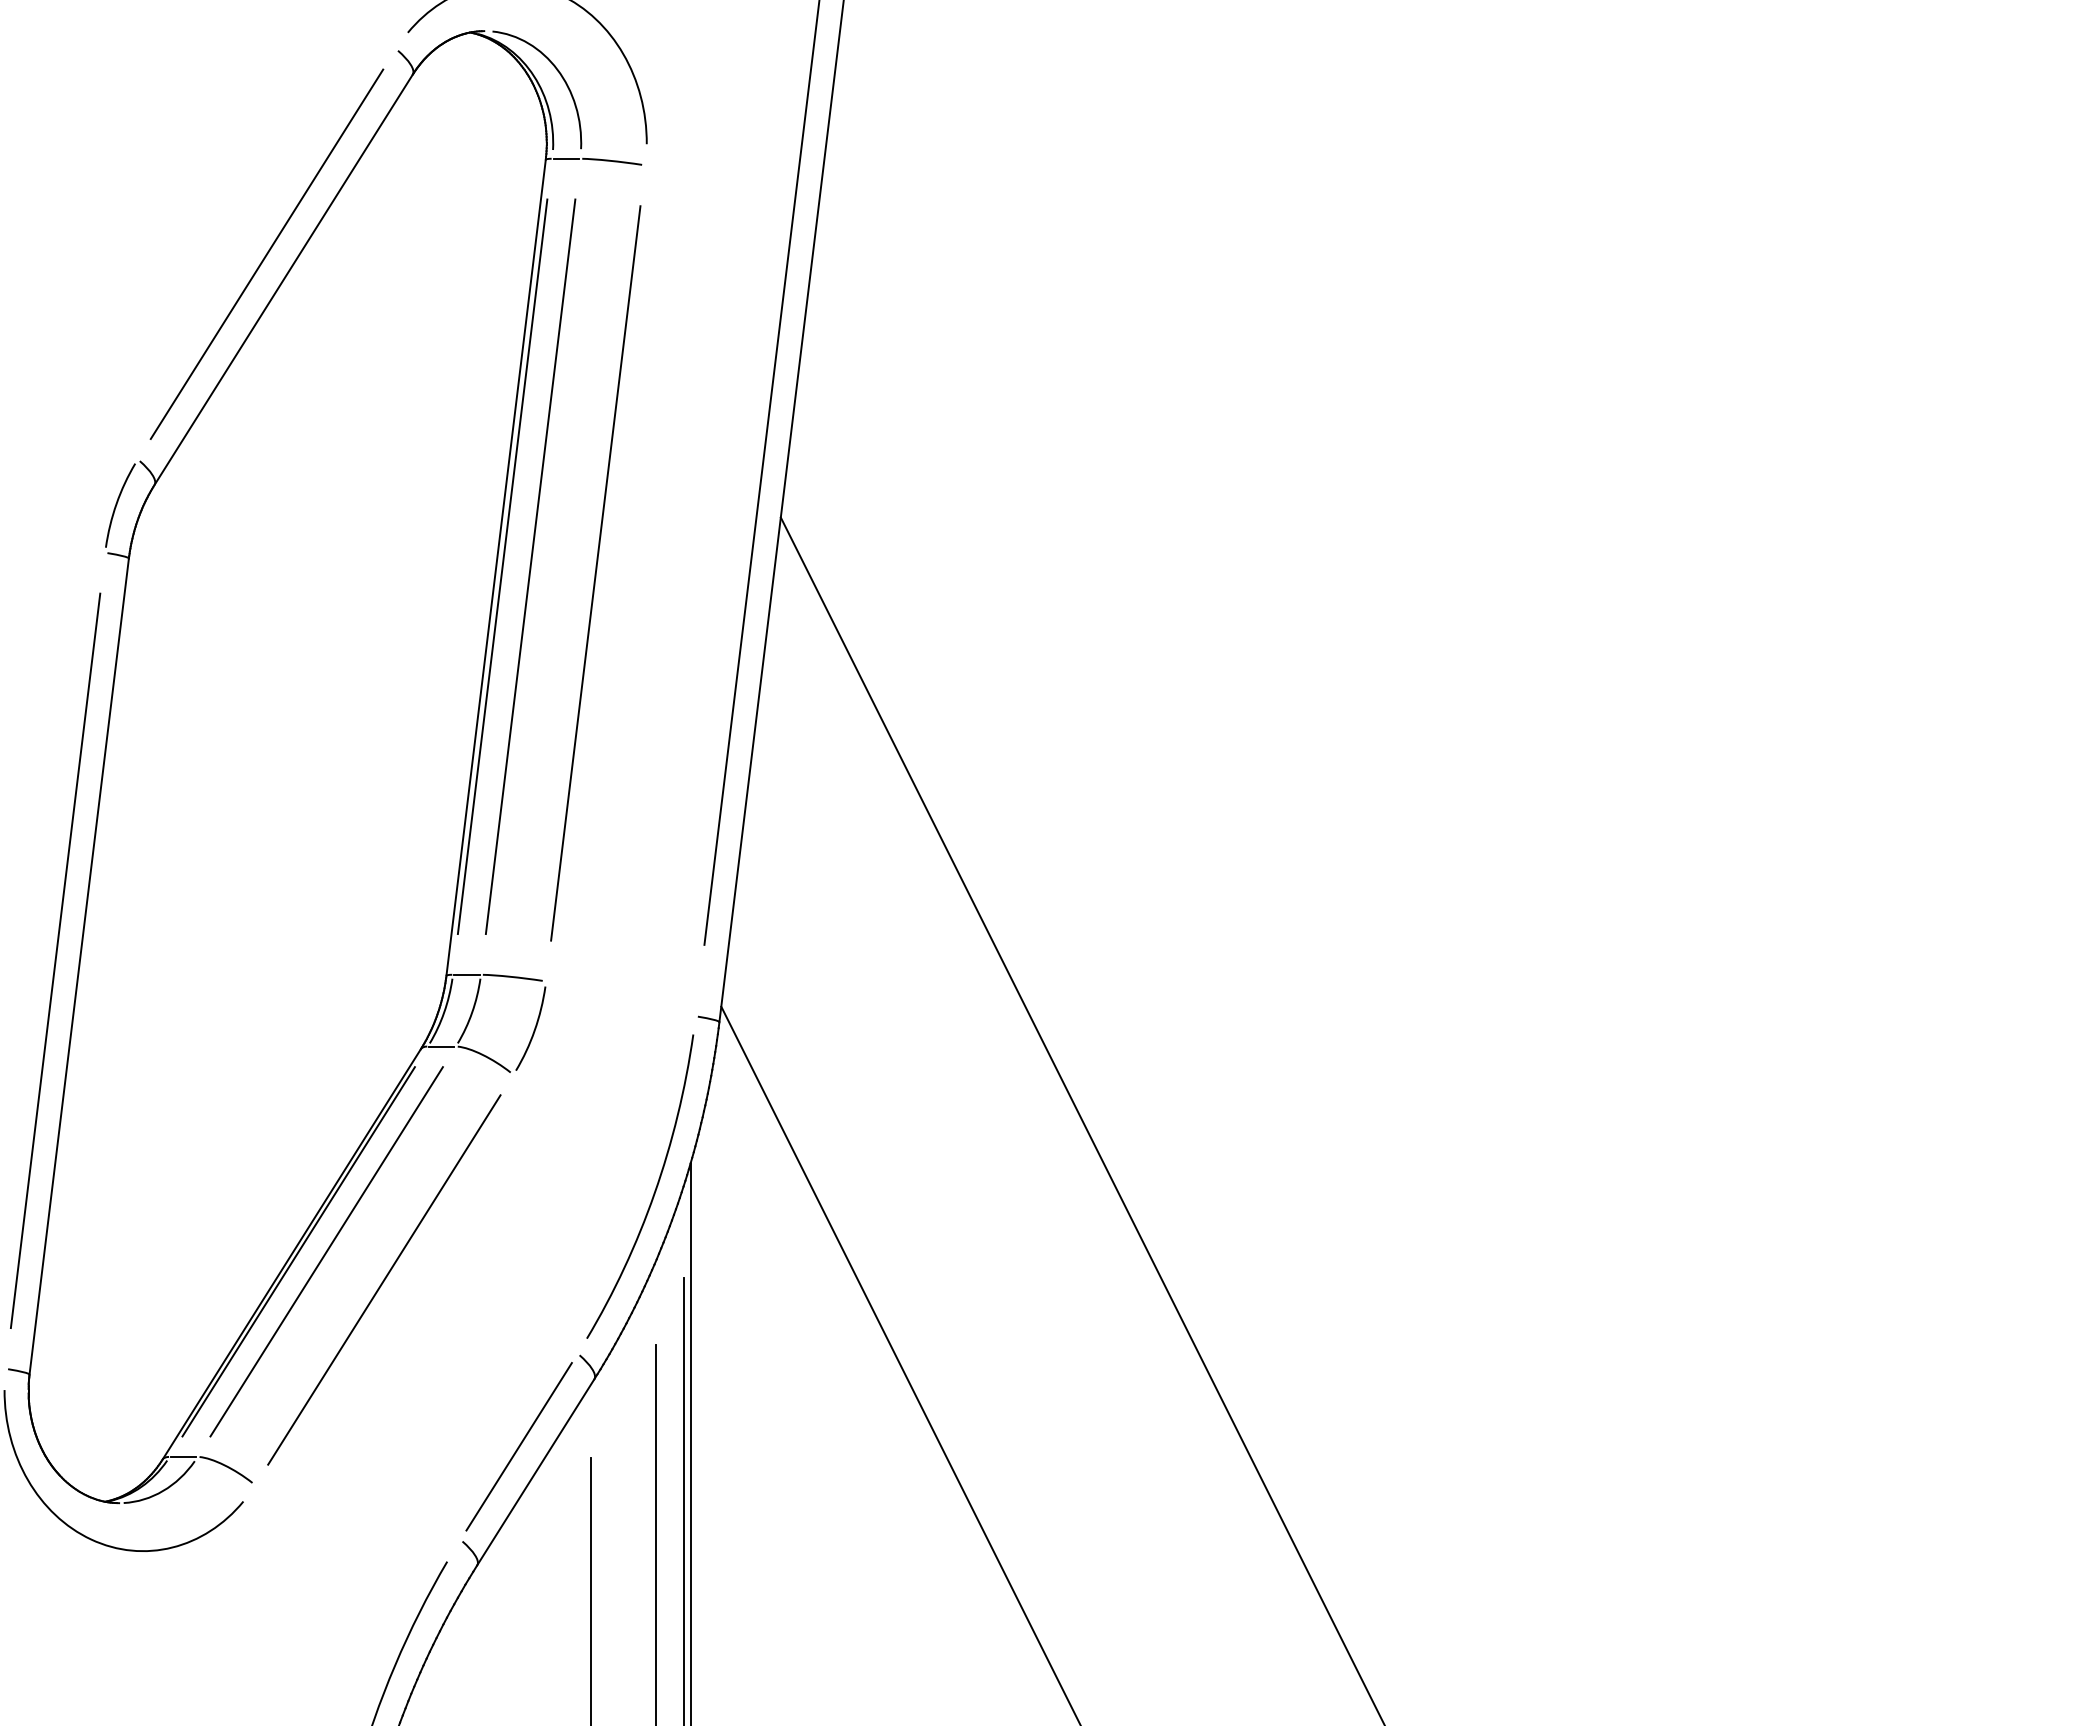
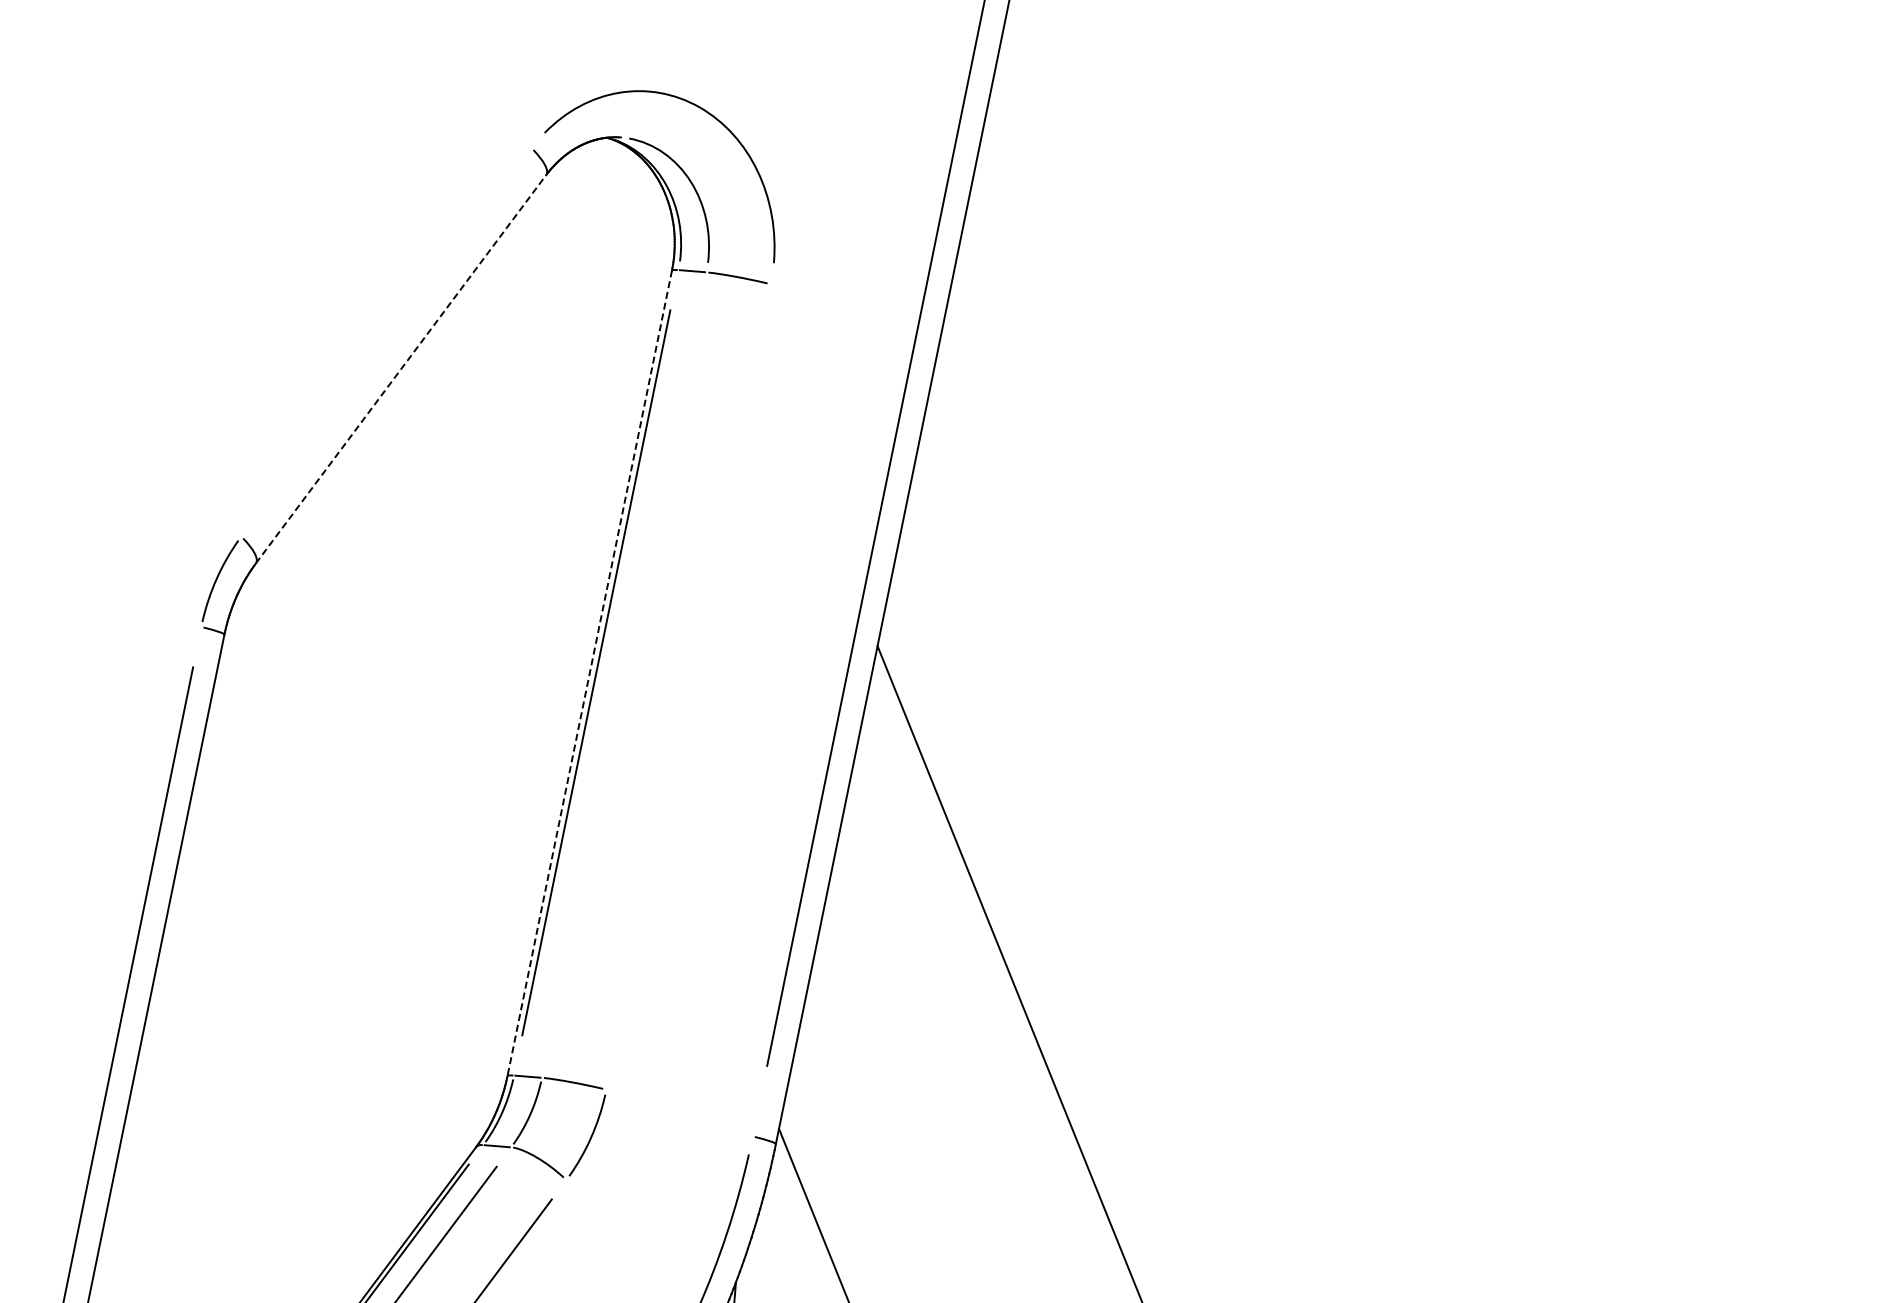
line: (266, 254) -> (385, 342), removed
line: (283, 279) -> (400, 368), solid -> dashed
line: (530, 566) -> (624, 674), removed
line: (496, 568) -> (590, 674), solid -> dashed
line: (595, 573) -> (688, 687), removed

